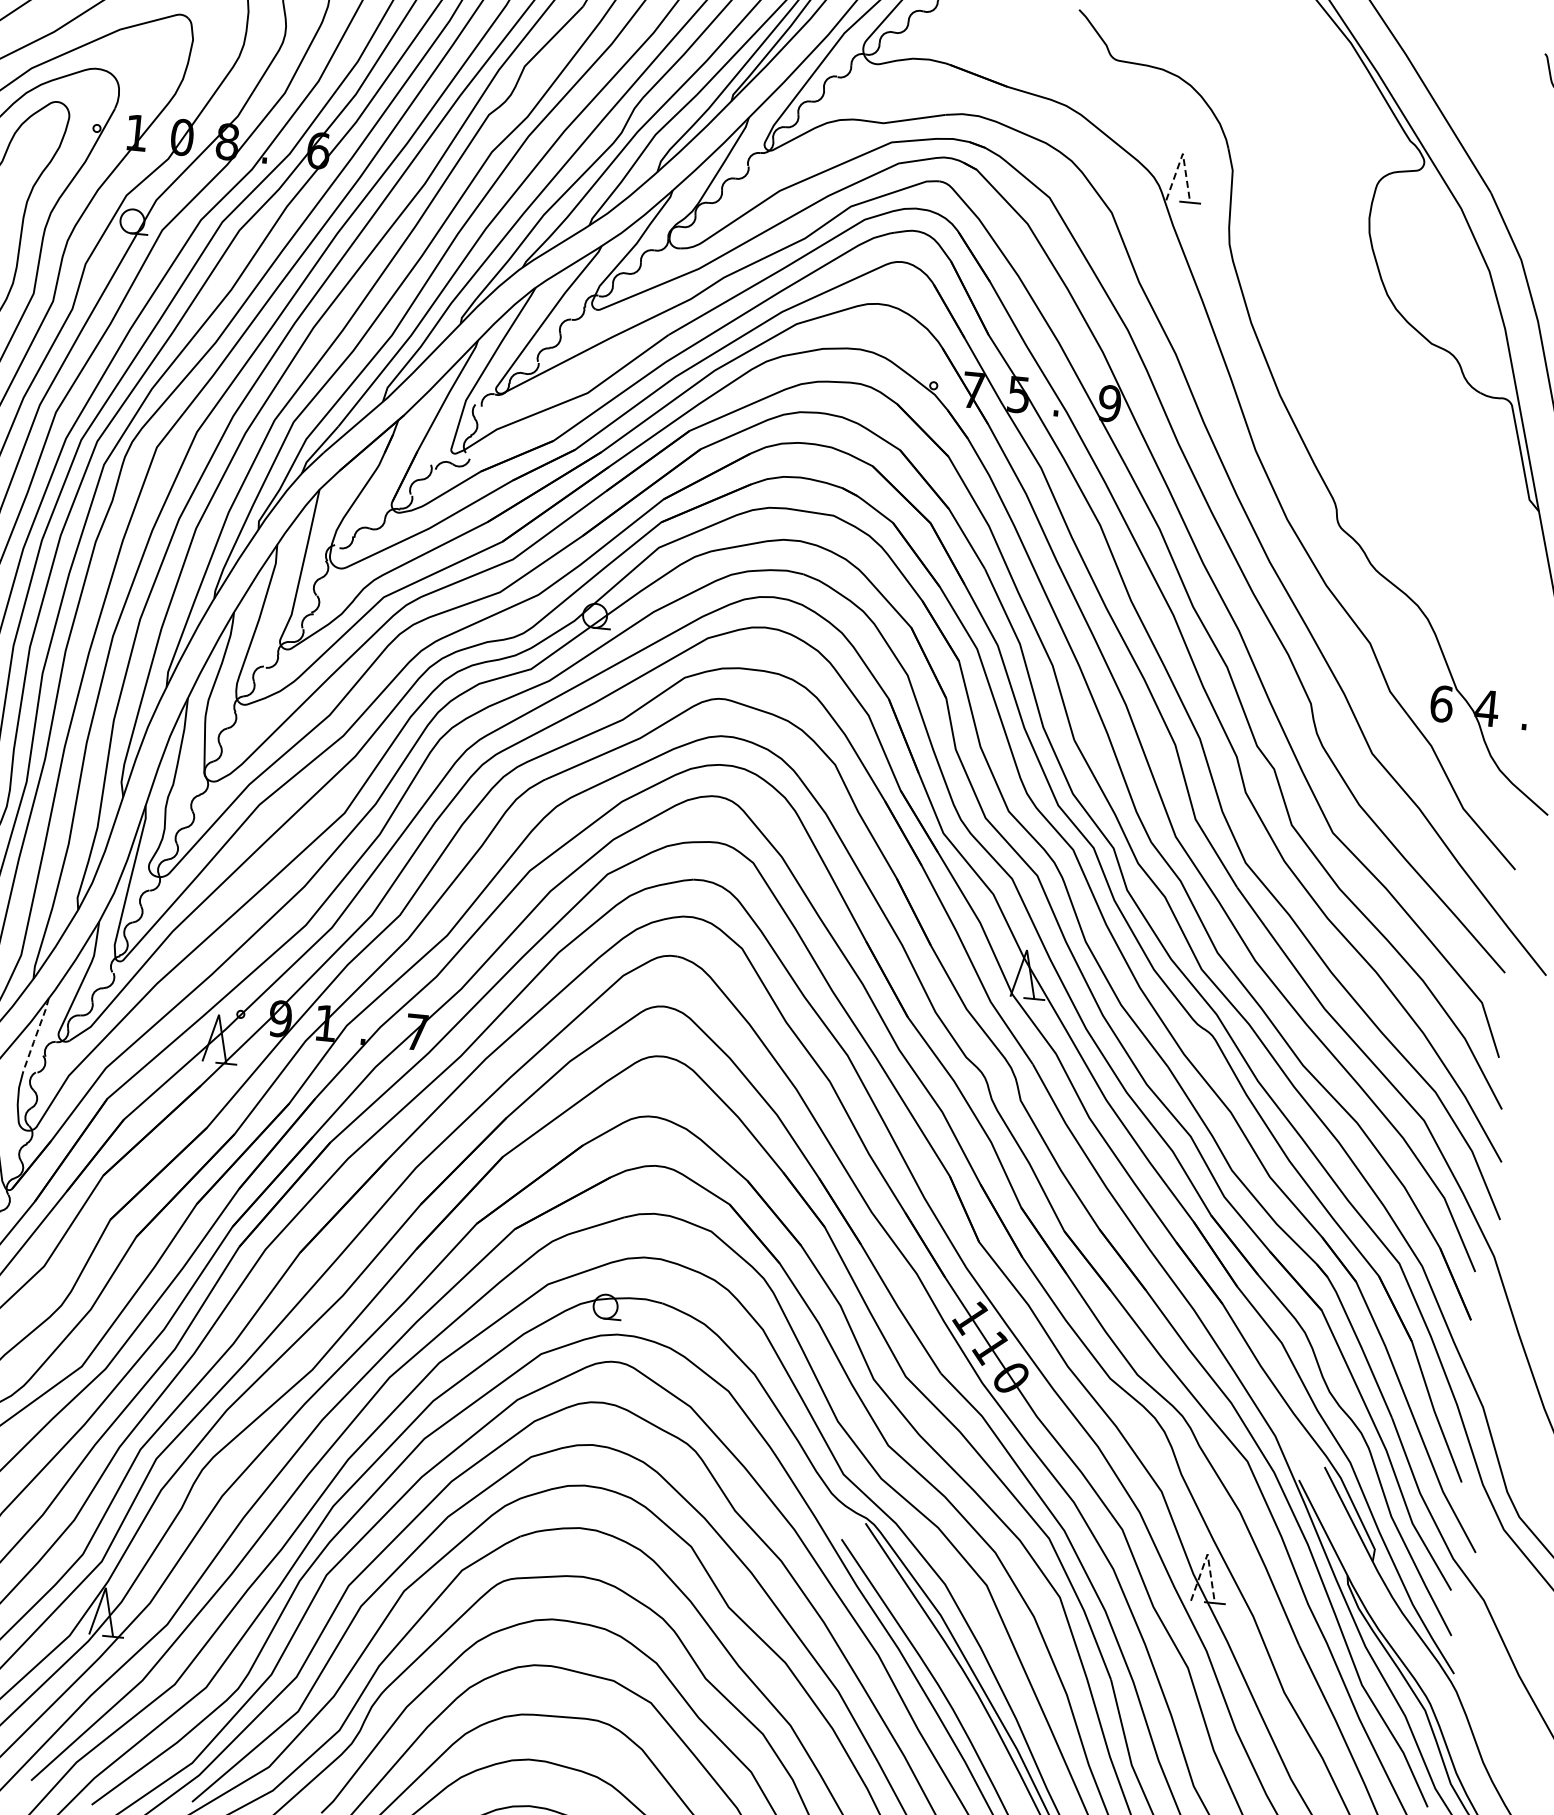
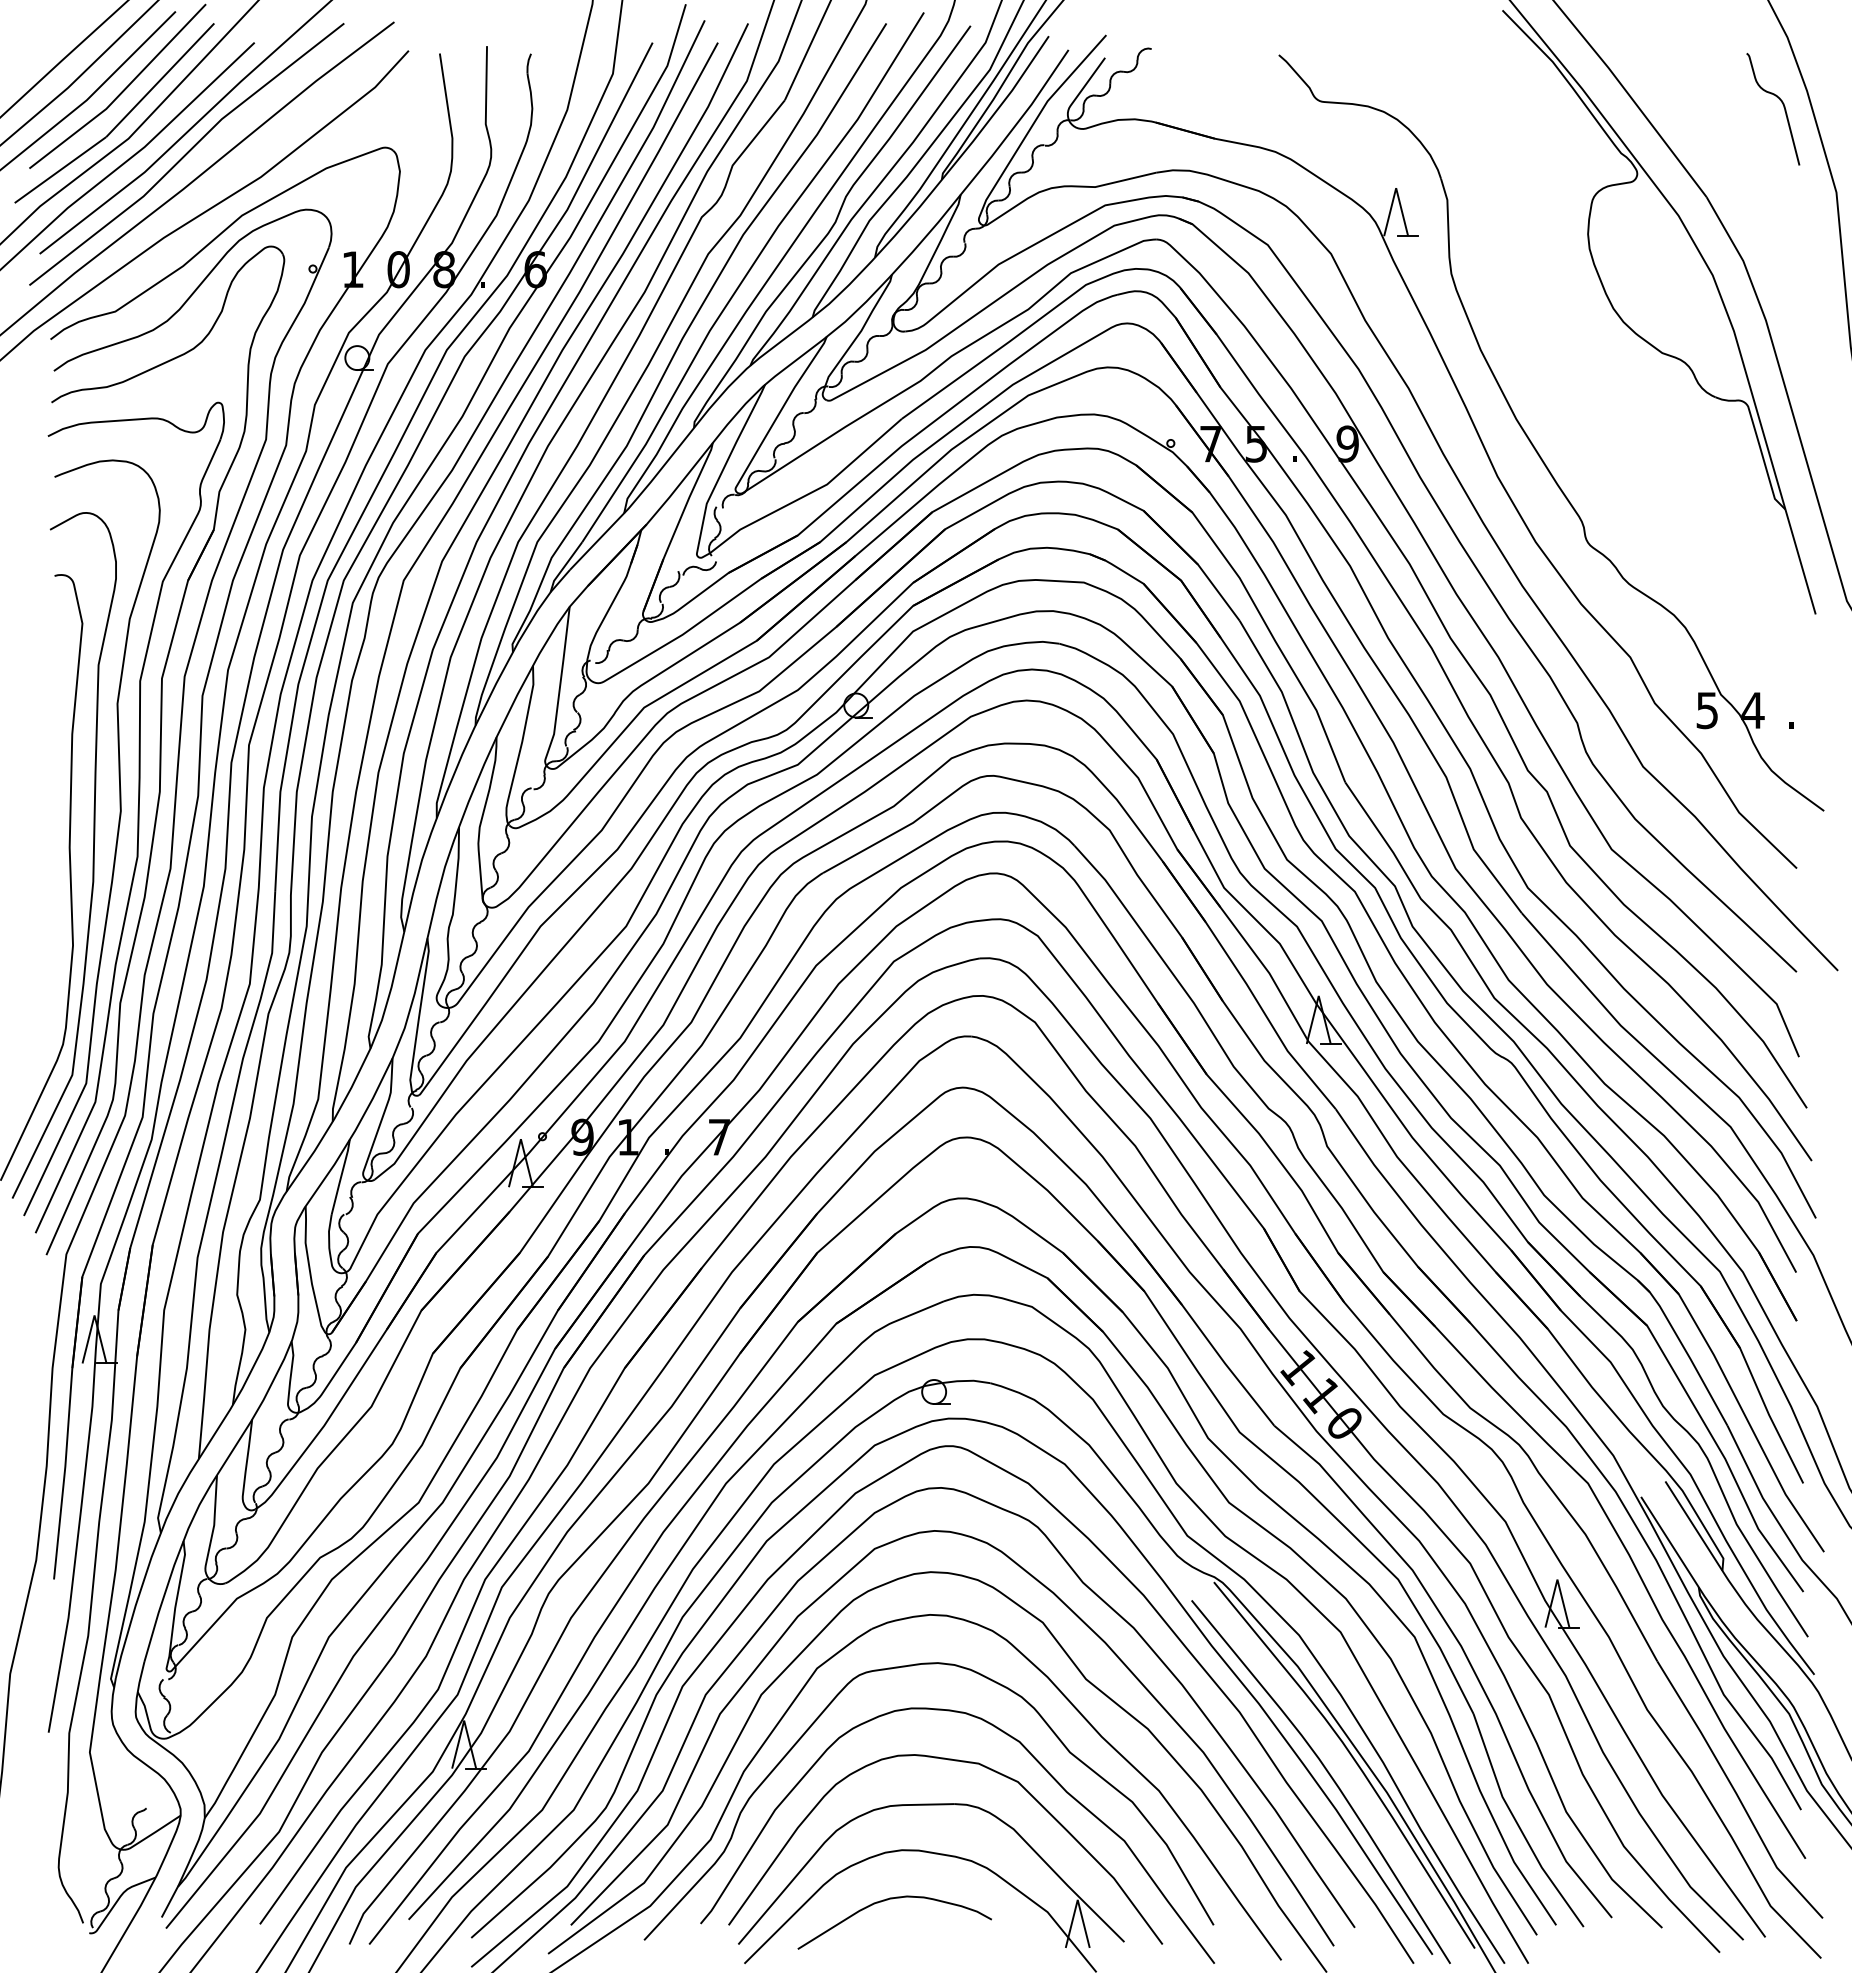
line: (1183, 154) -> (1396, 188), dashed -> solid
text: (1441, 703) -> (1707, 710), 6 -> 5
line: (36, 1035) -> (341, 1177), dashed -> solid
line: (1207, 1554) -> (1557, 1579), dashed -> solid

